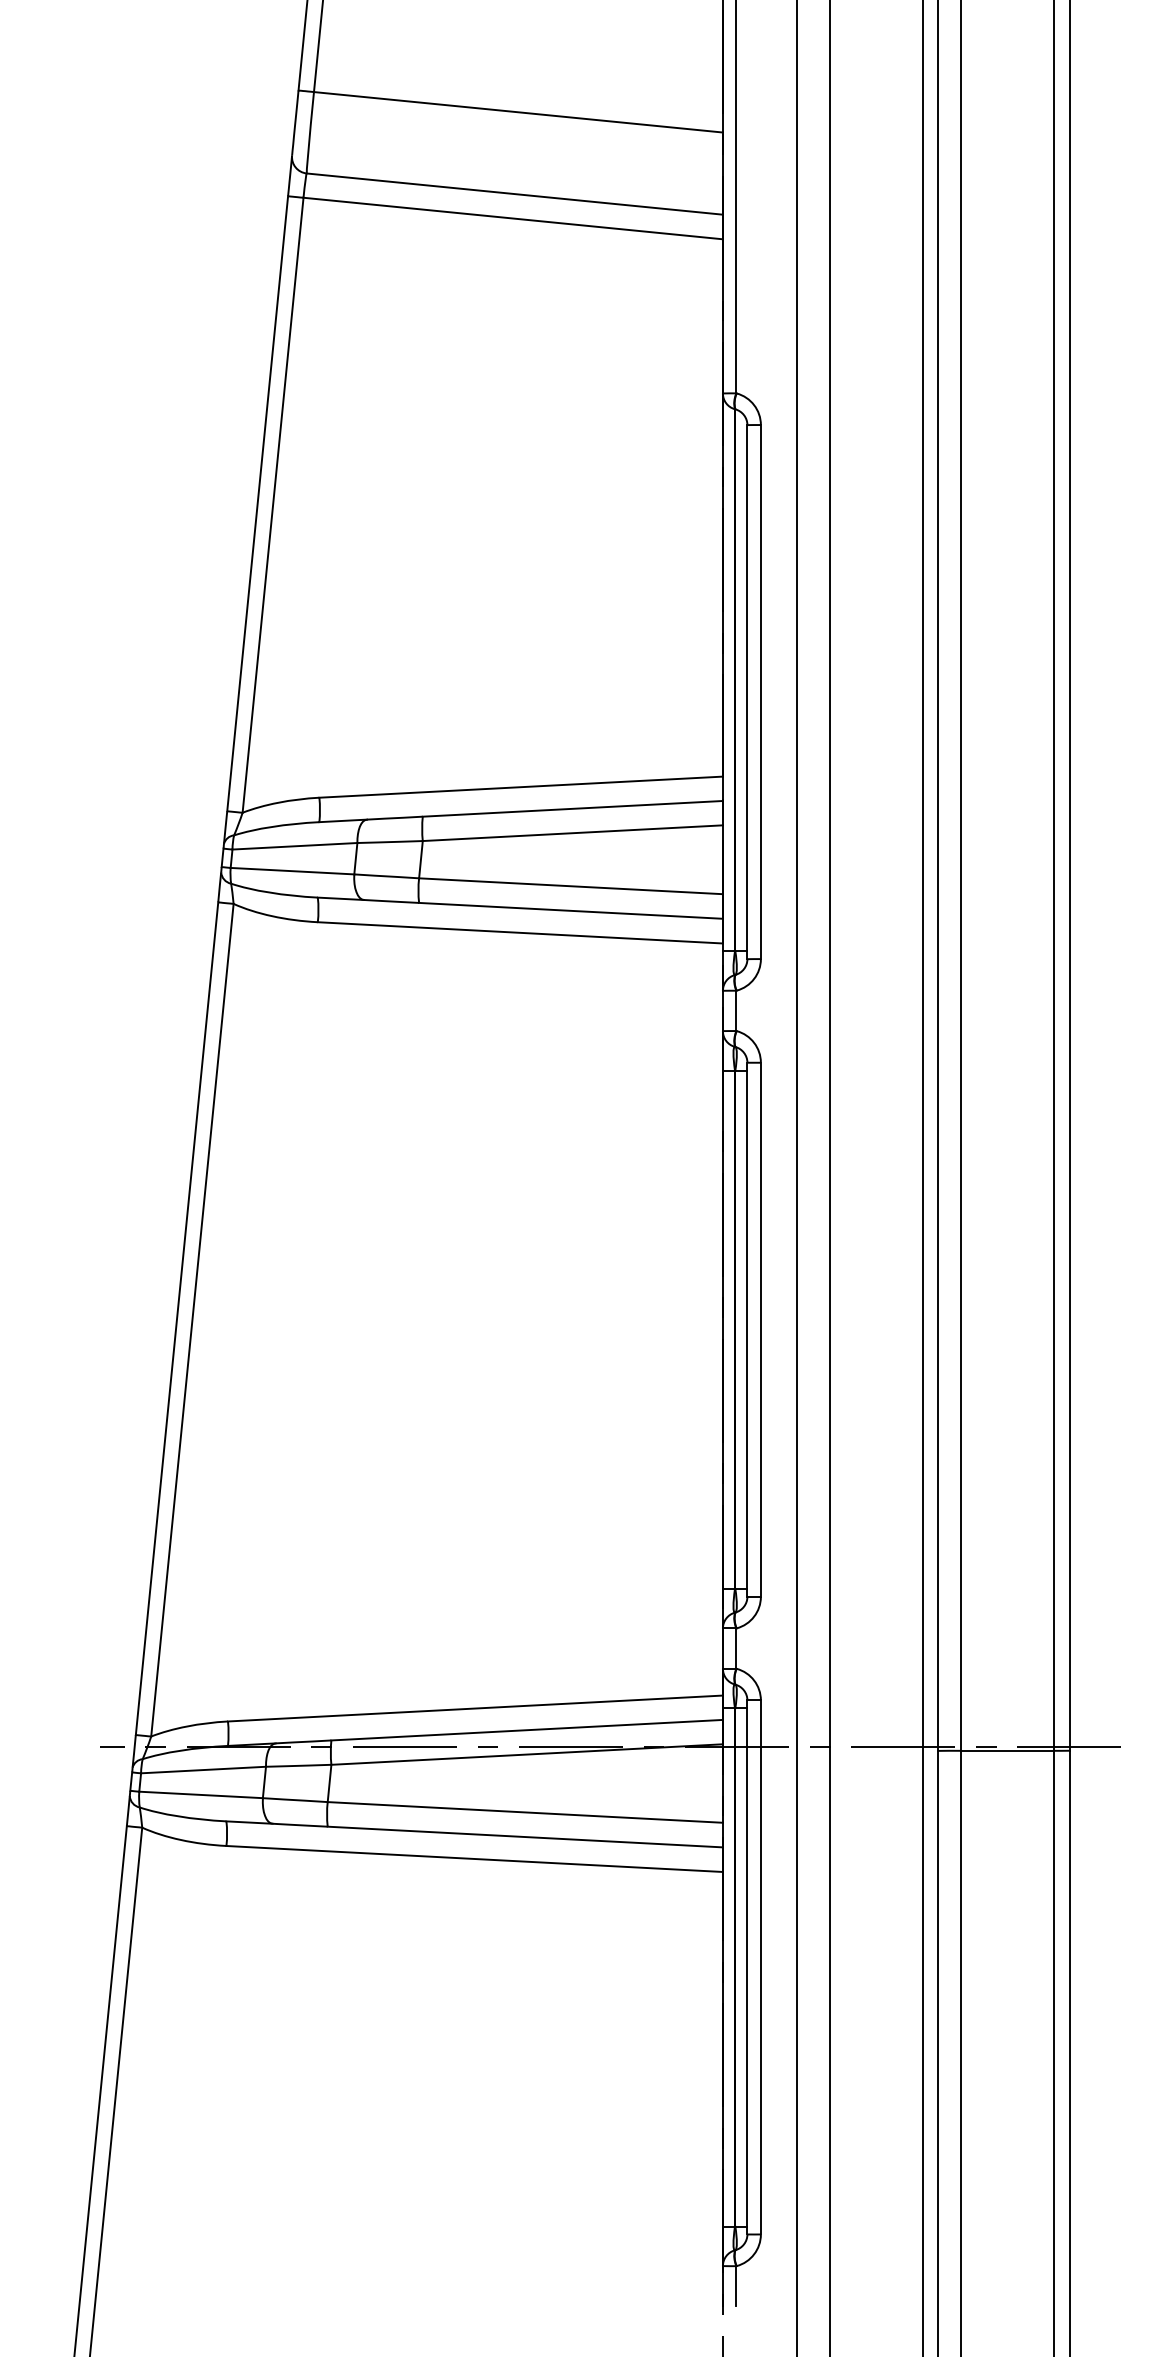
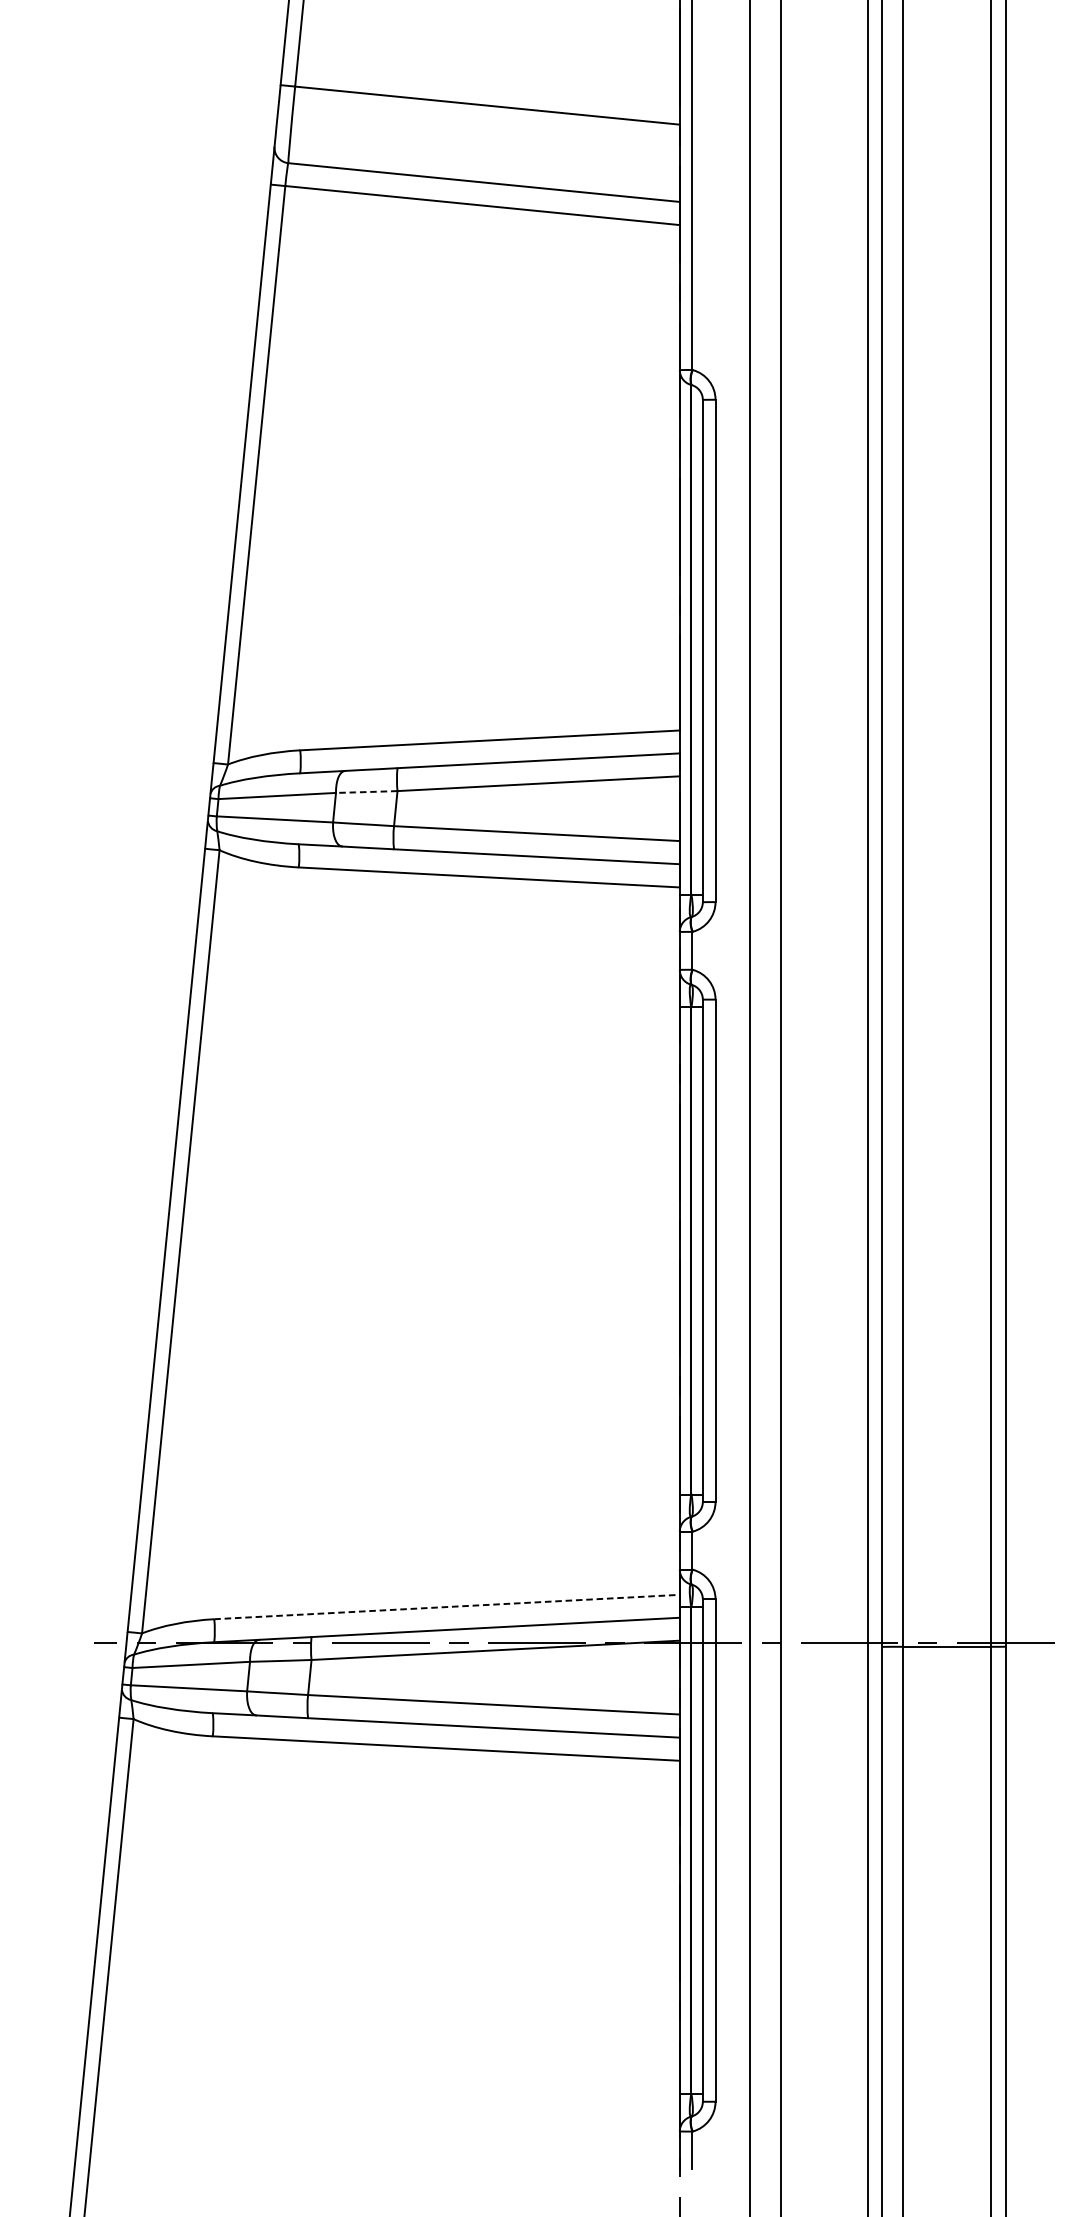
line: (390, 842) -> (367, 792), solid -> dashed
line: (475, 1708) -> (447, 1607), solid -> dashed

